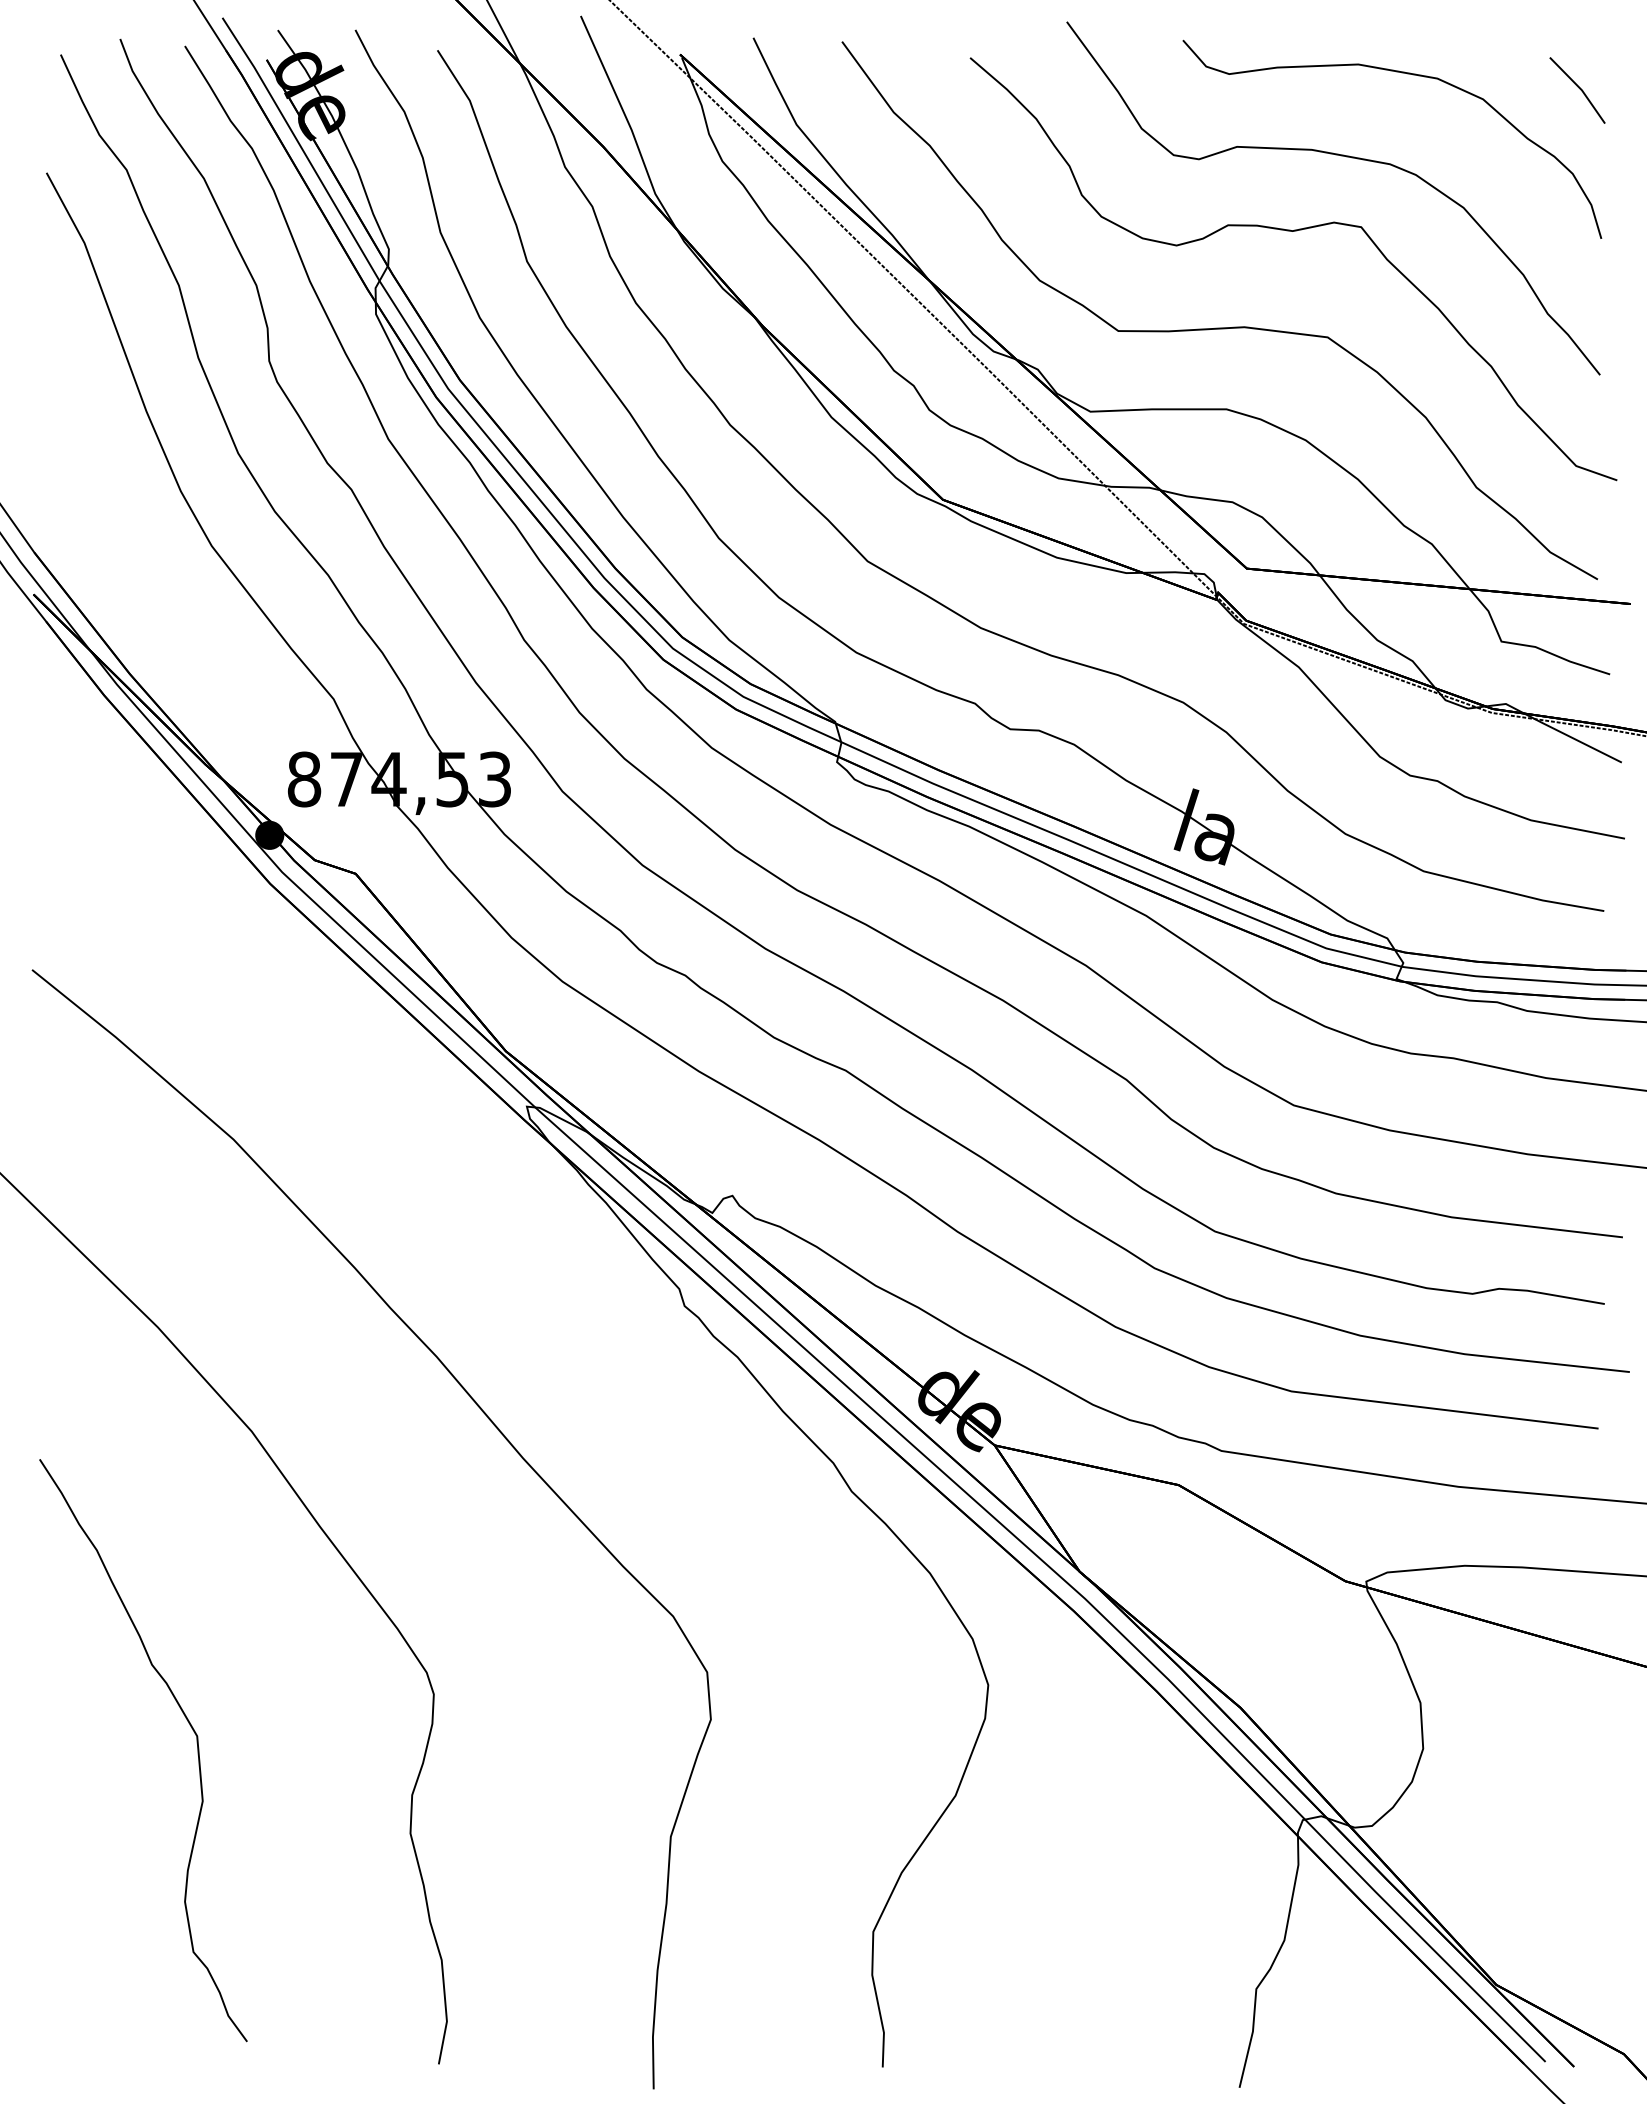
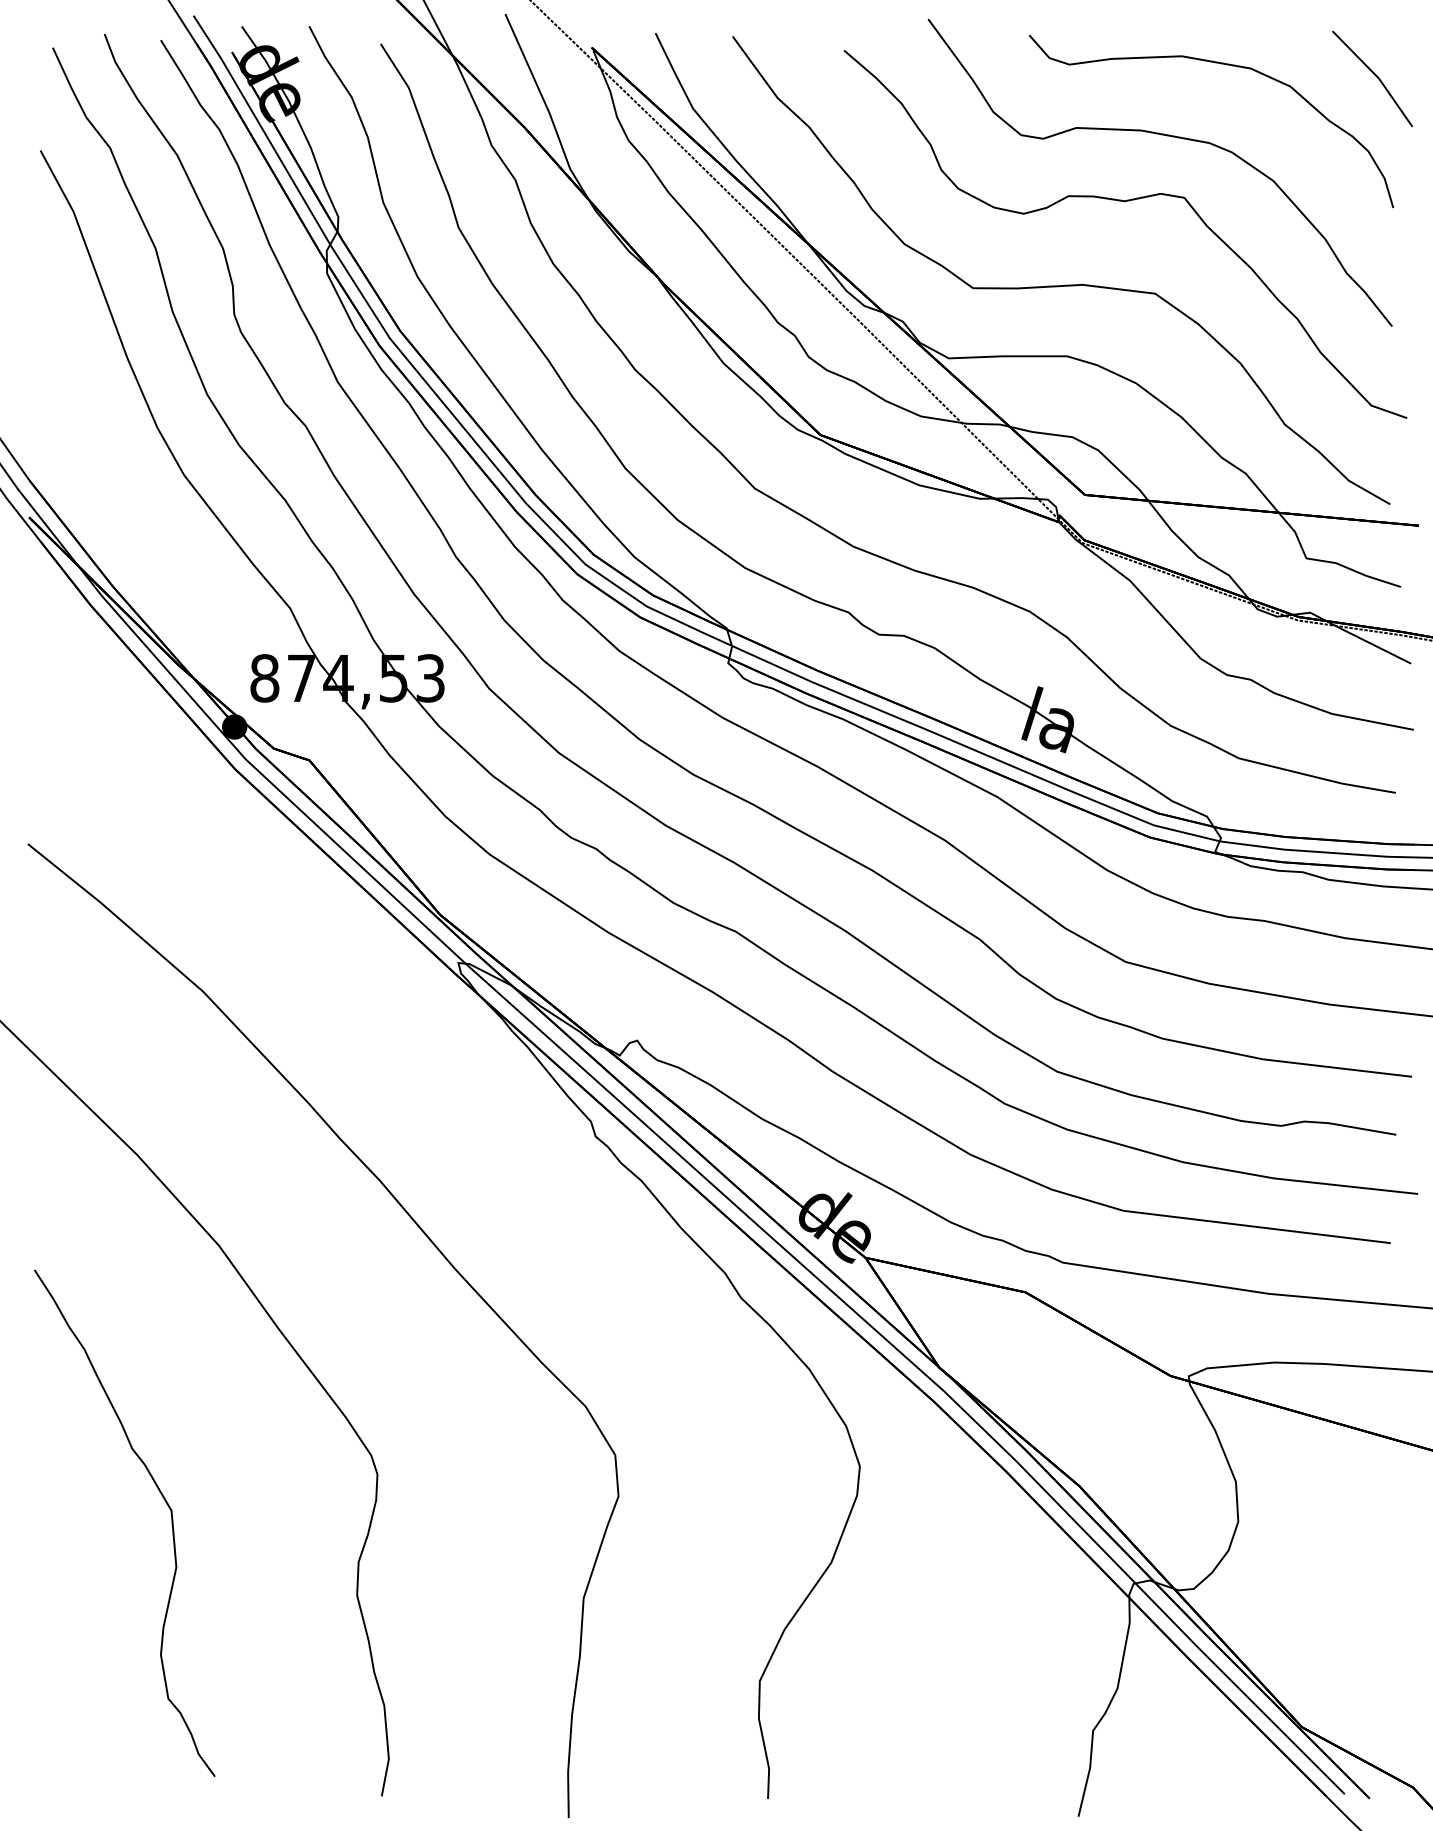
part: (1577, 90) -> (1372, 78), size x1.67

